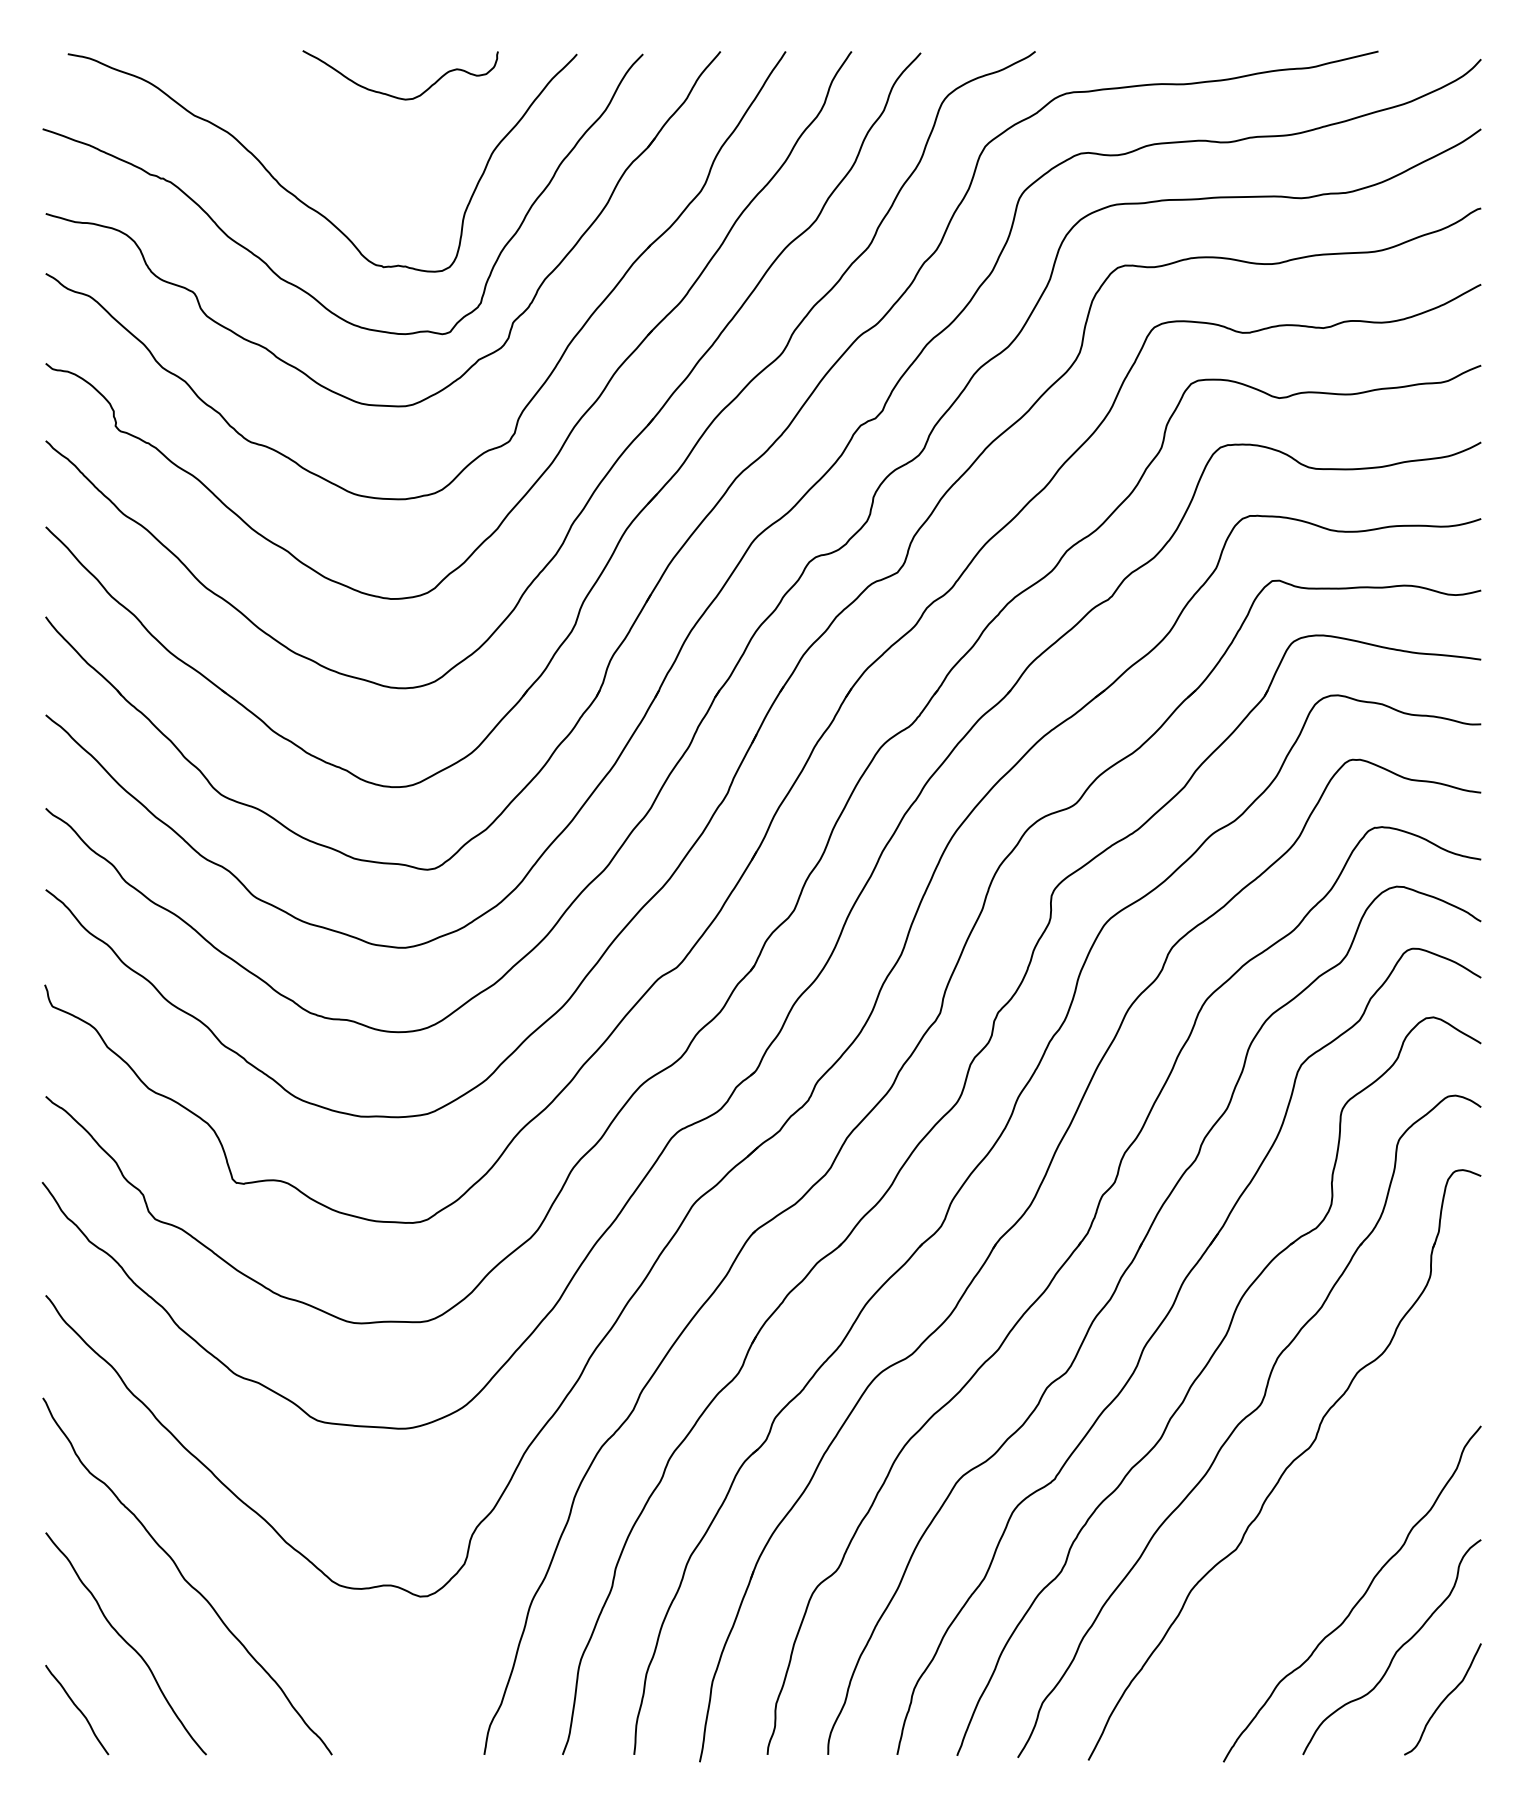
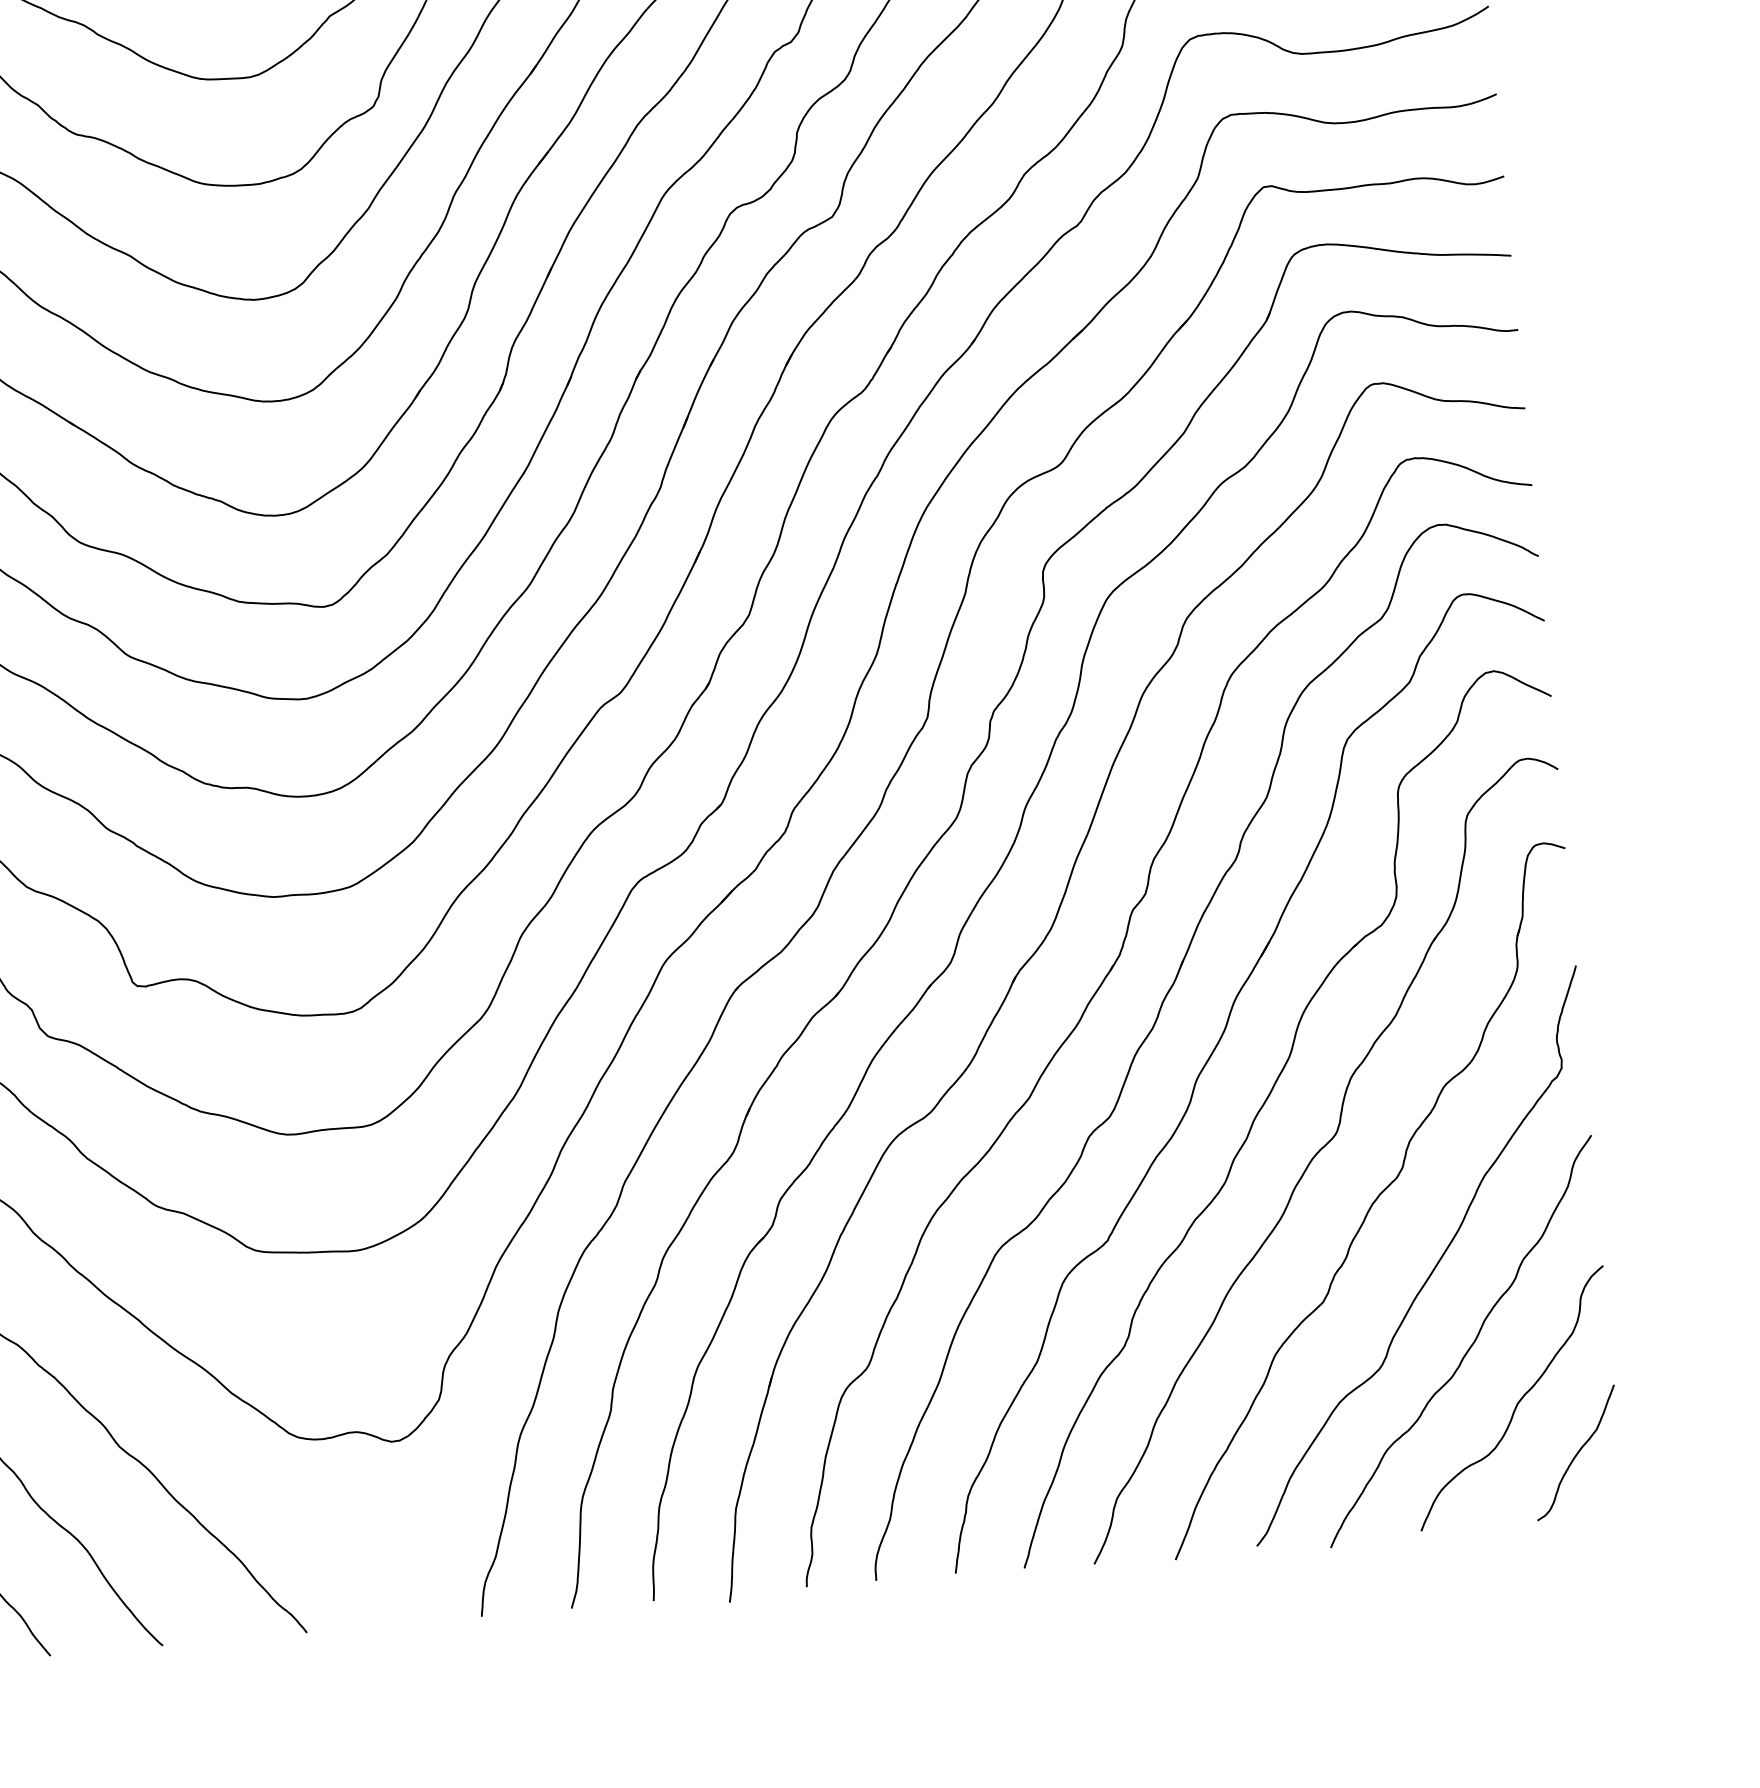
curve: (1335, 1526) -> (1434, 1265), added

